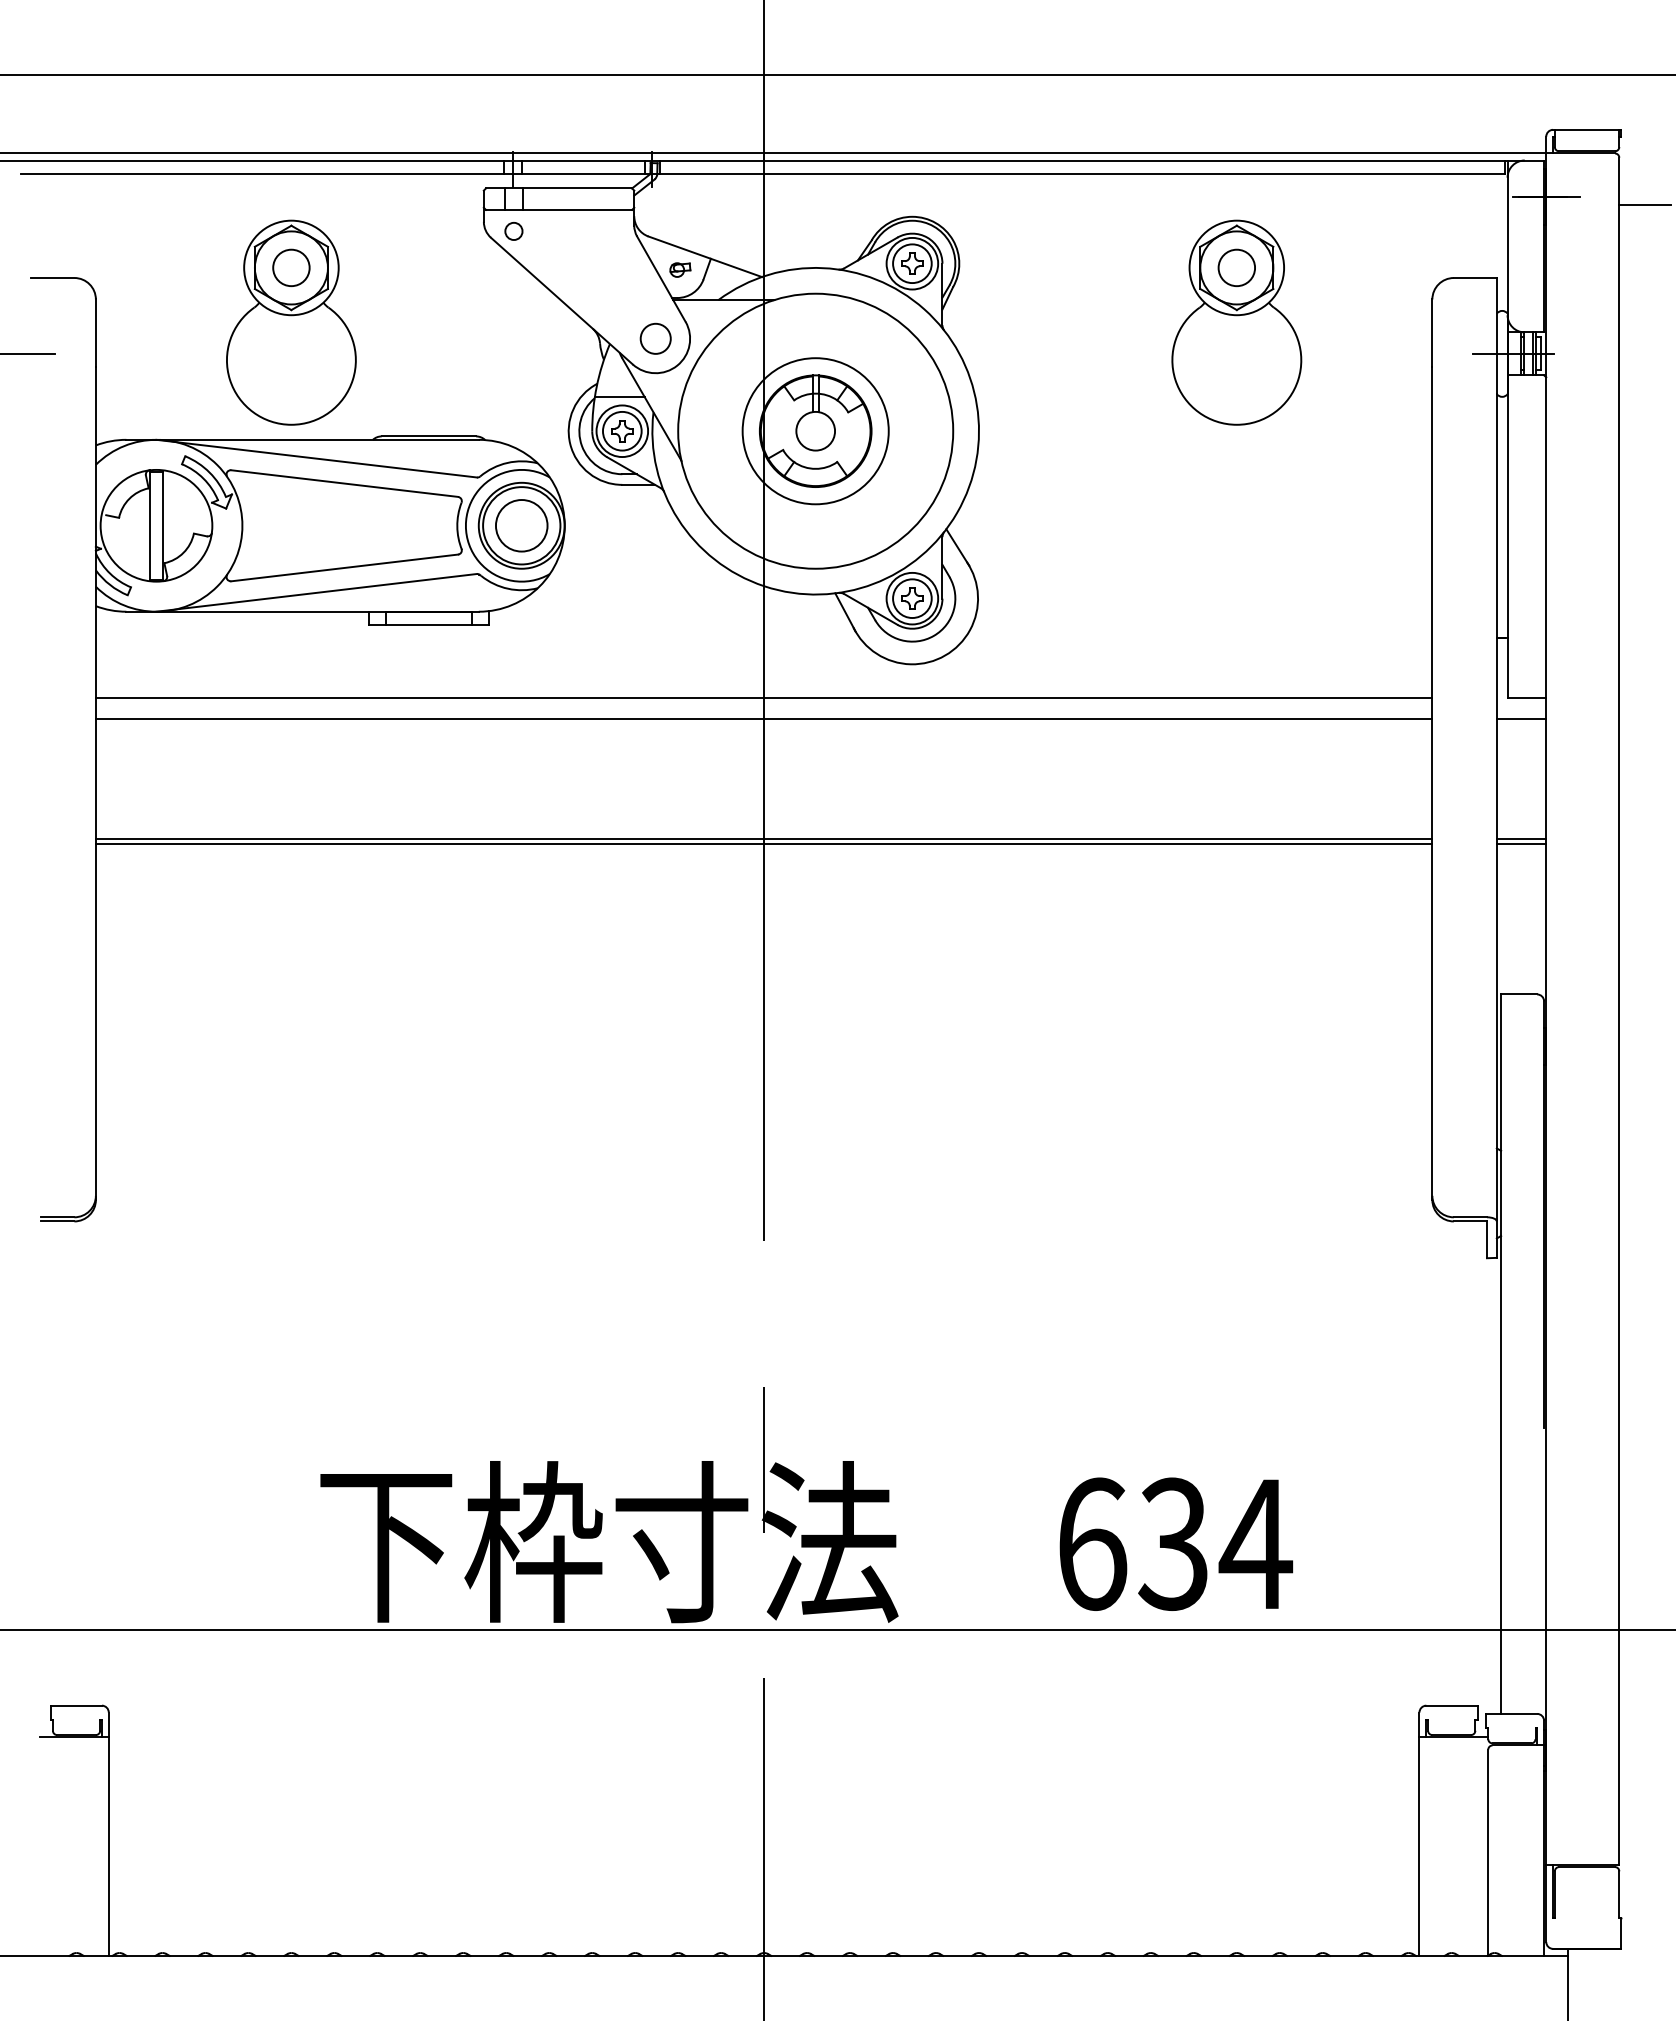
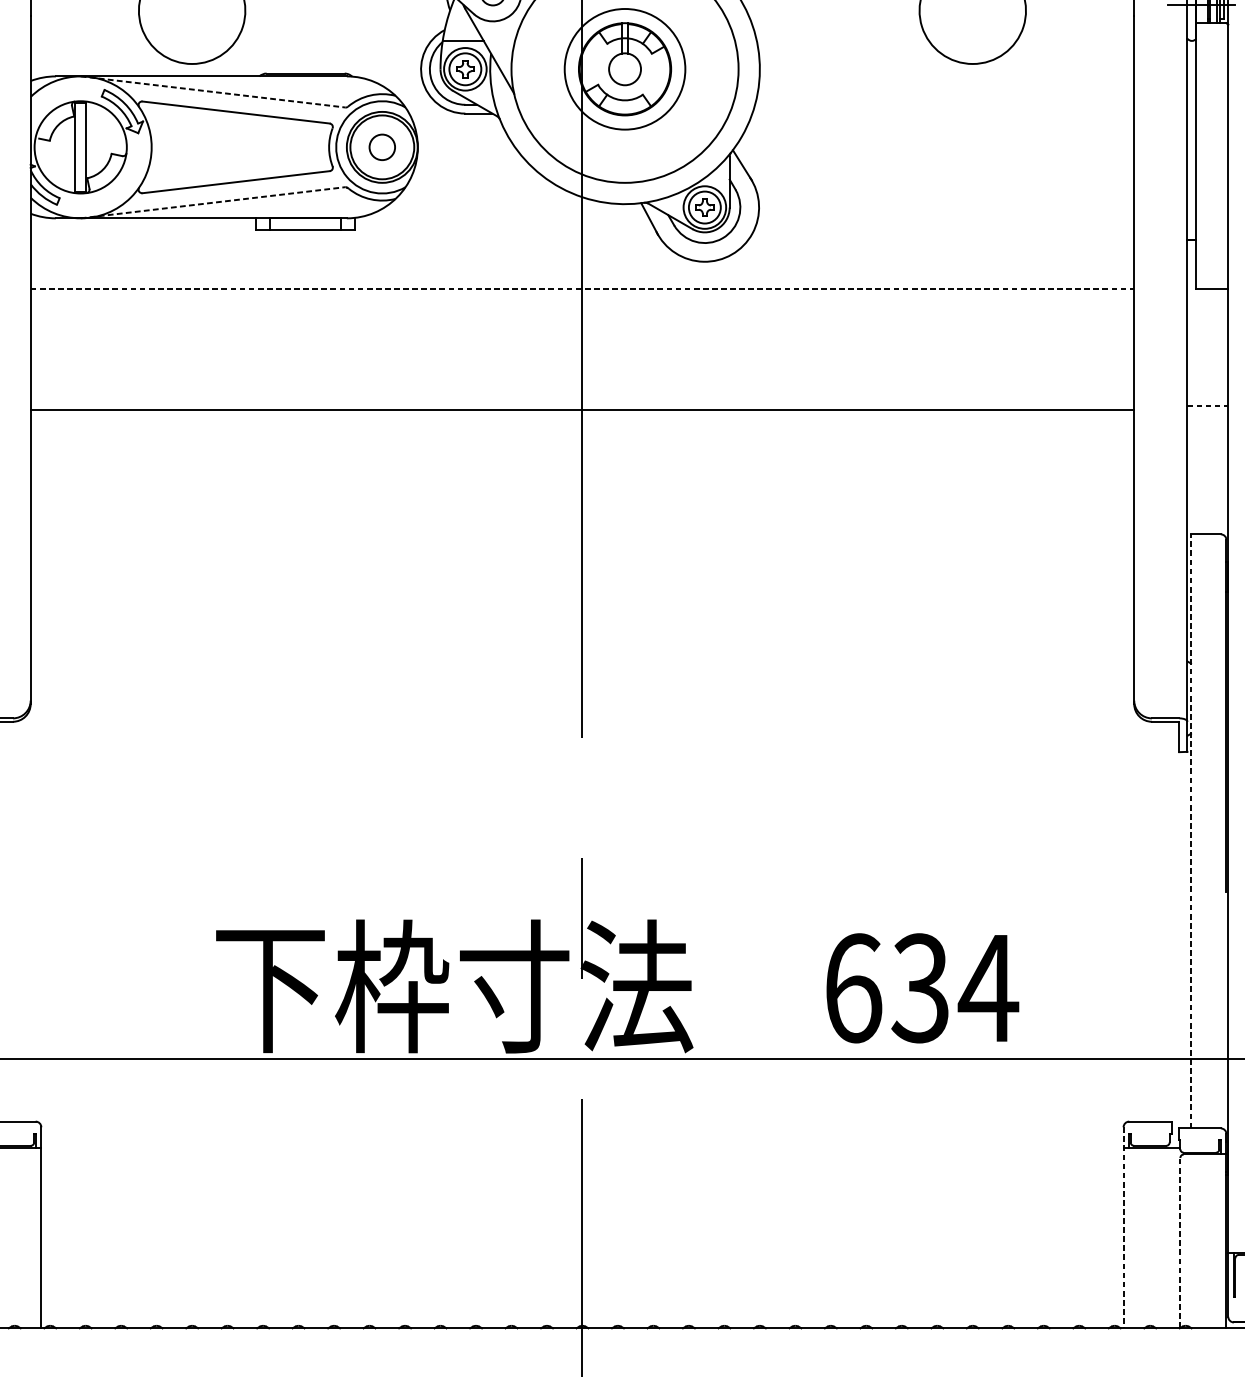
line: (317, 458) -> (213, 91), solid -> dashed
circle: (521, 525) -> (382, 147), size x0.6
line: (317, 592) -> (213, 202), solid -> dashed
line: (764, 697) -> (582, 289), solid -> dashed
line: (763, 719) -> (581, 307), removed
line: (1521, 719) -> (1207, 307), removed
line: (763, 838) -> (581, 405), removed
line: (1521, 838) -> (1207, 405), solid -> dashed
line: (1521, 843) -> (1207, 409), removed
line: (1501, 1354) -> (1191, 831), solid -> dashed
line: (1419, 1834) -> (1123, 1227), solid -> dashed
line: (1488, 1852) -> (1180, 1242), solid -> dashed

